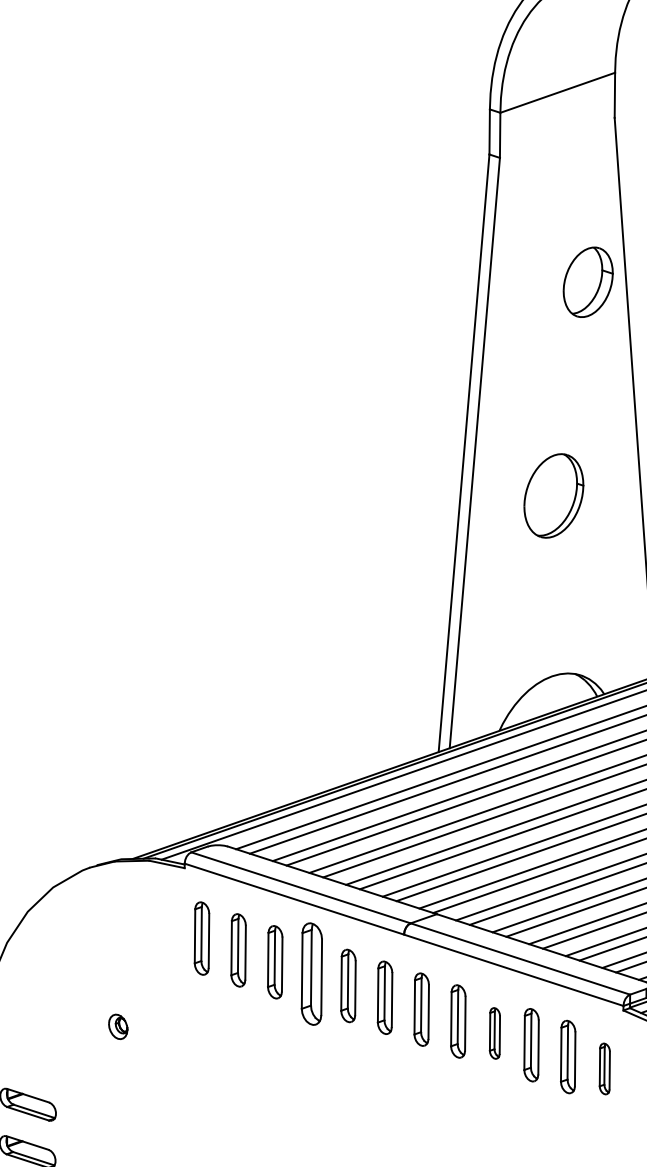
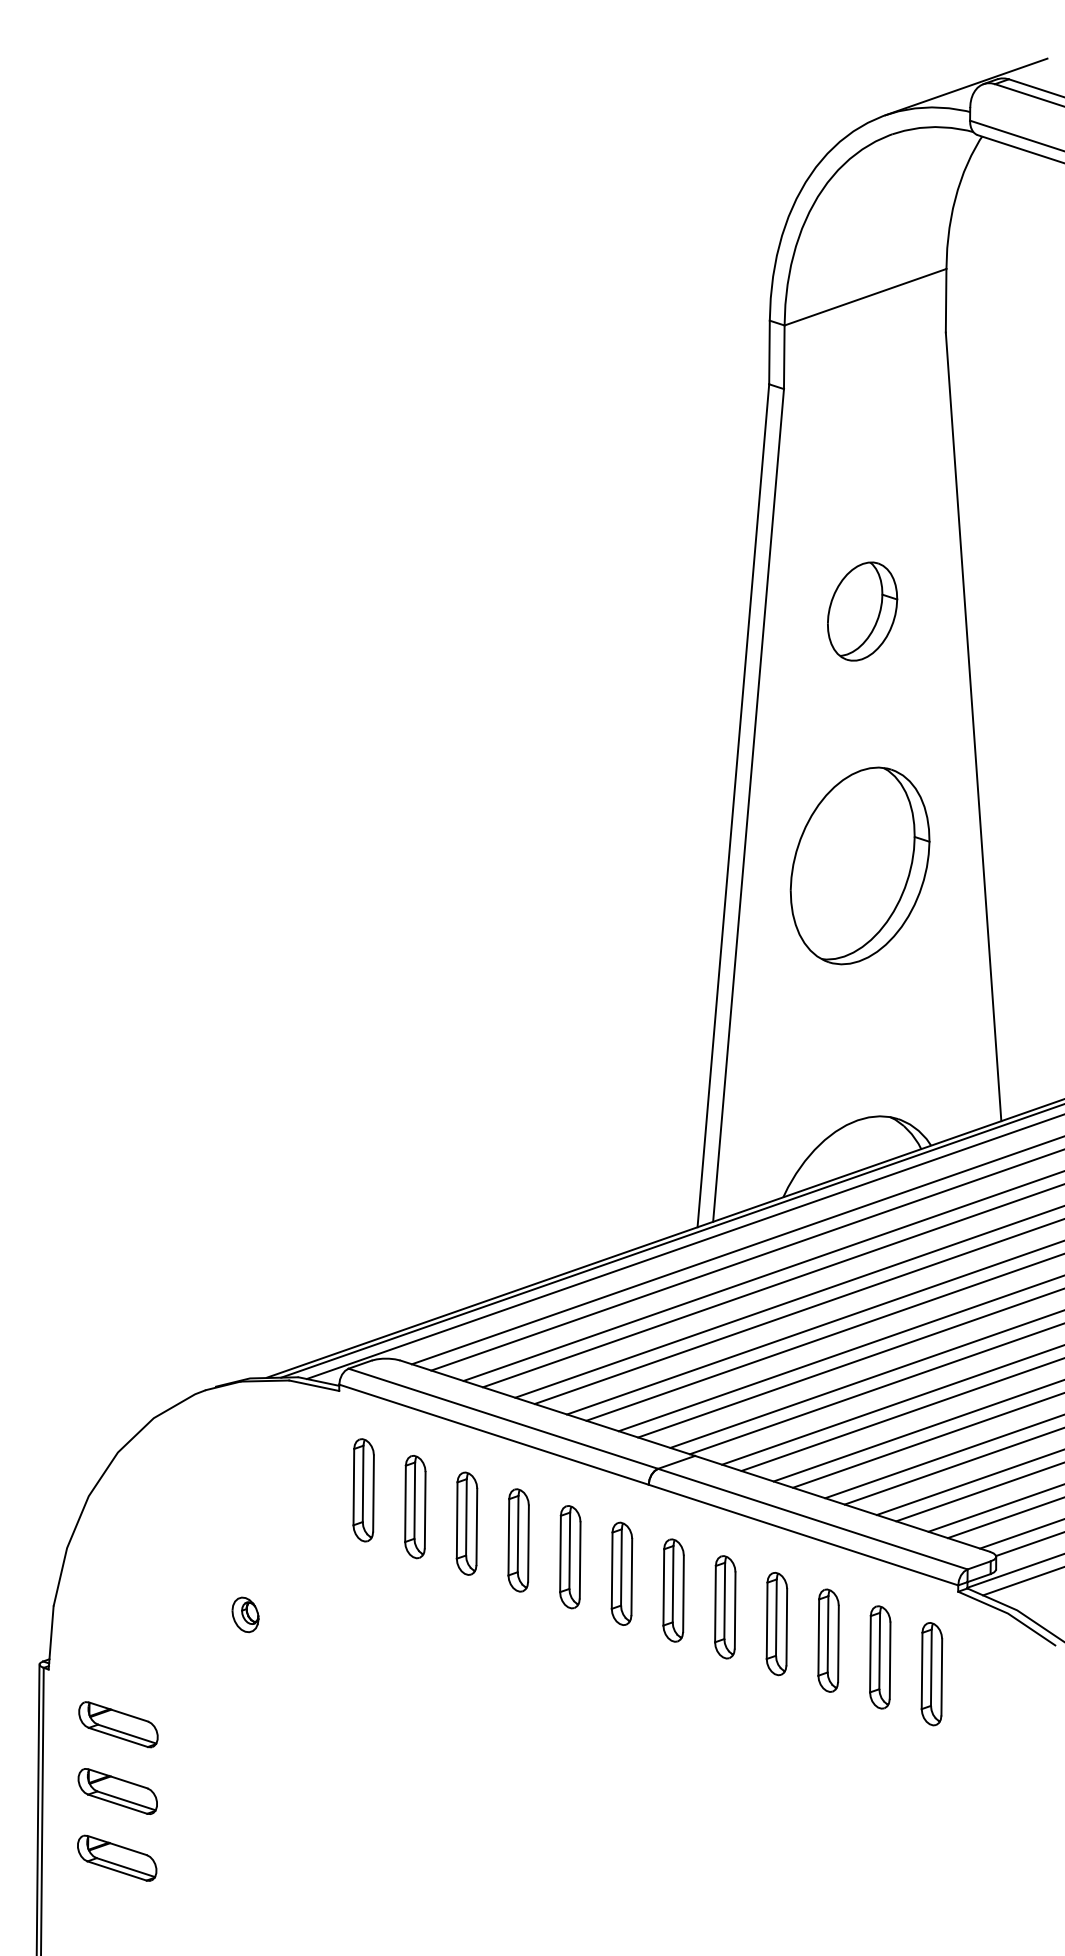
part: (588, 282) -> (862, 611), moved
part: (553, 495) -> (859, 865), size x1.67
part: (311, 974) -> (518, 1540), size x0.71
part: (494, 1033) -> (776, 1624), size x1.43
part: (604, 1069) -> (931, 1674), size x1.43

